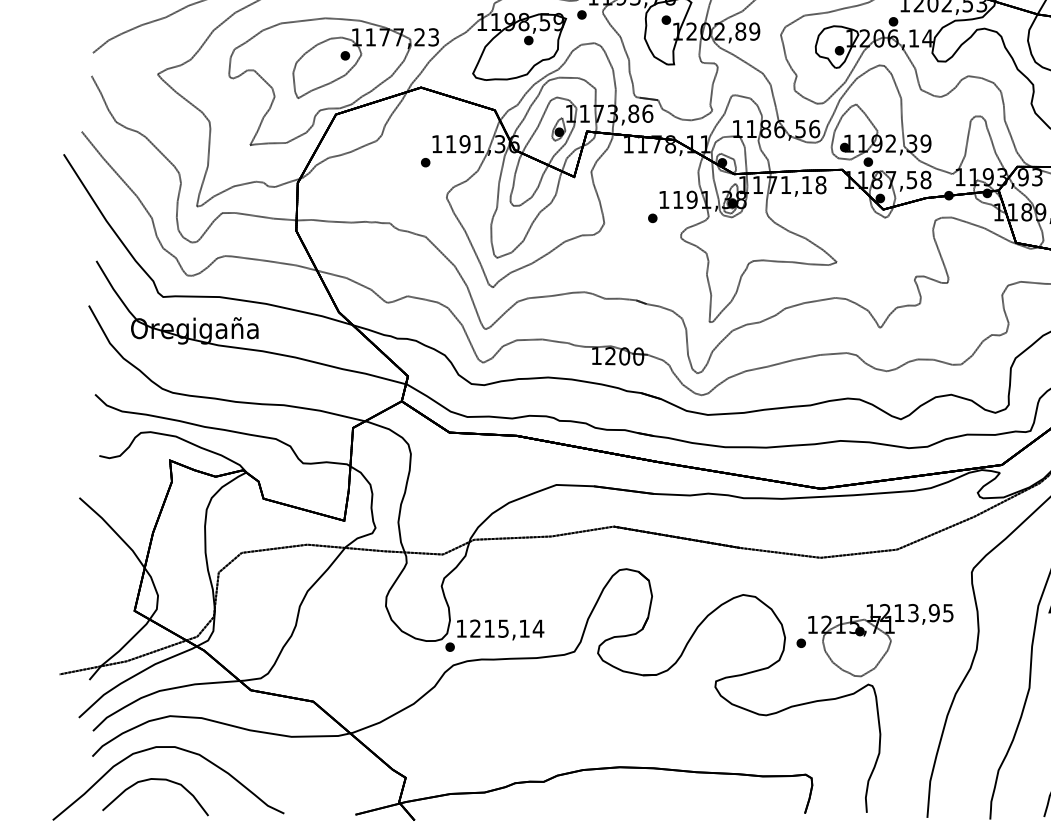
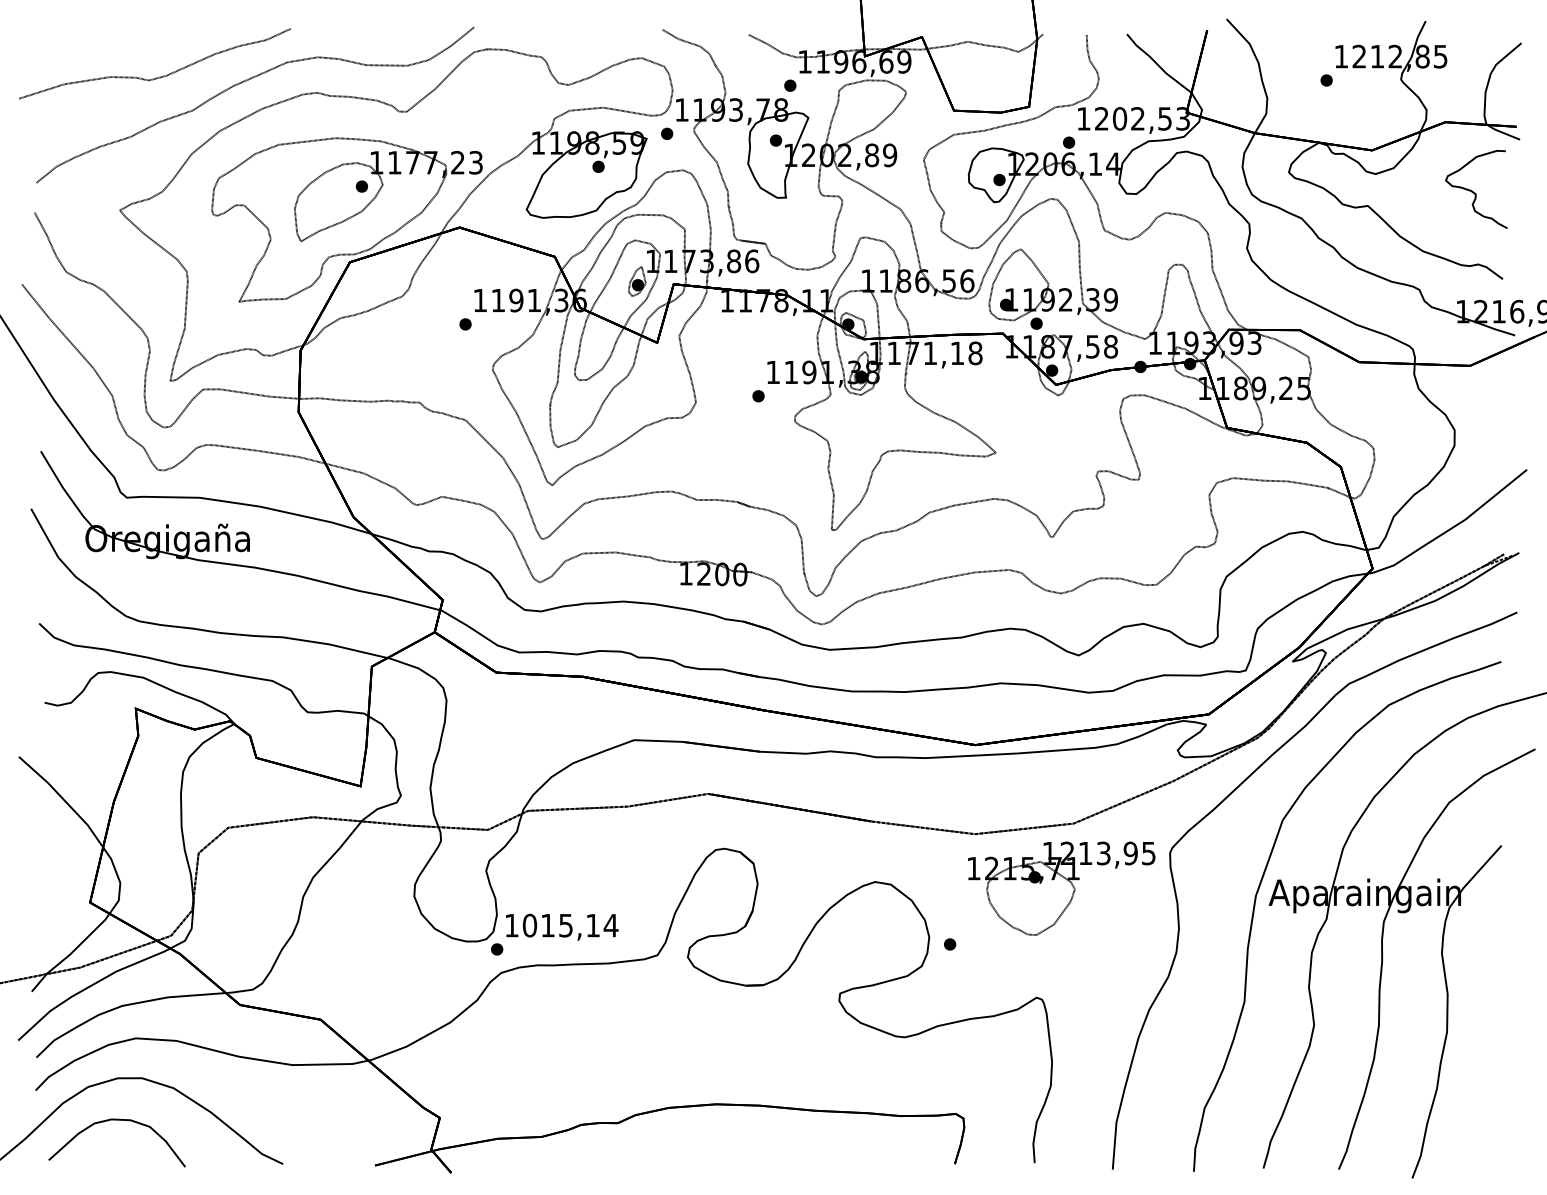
text: (475, 628) -> (529, 925), 1215,14 -> 1015,14
part: (880, 640) -> (1061, 888), moved

